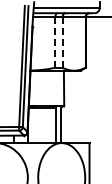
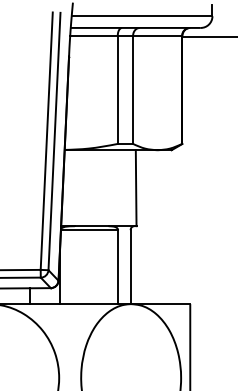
line: (55, 42) -> (117, 90), dashed -> solid
line: (62, 42) -> (132, 90), dashed -> solid

